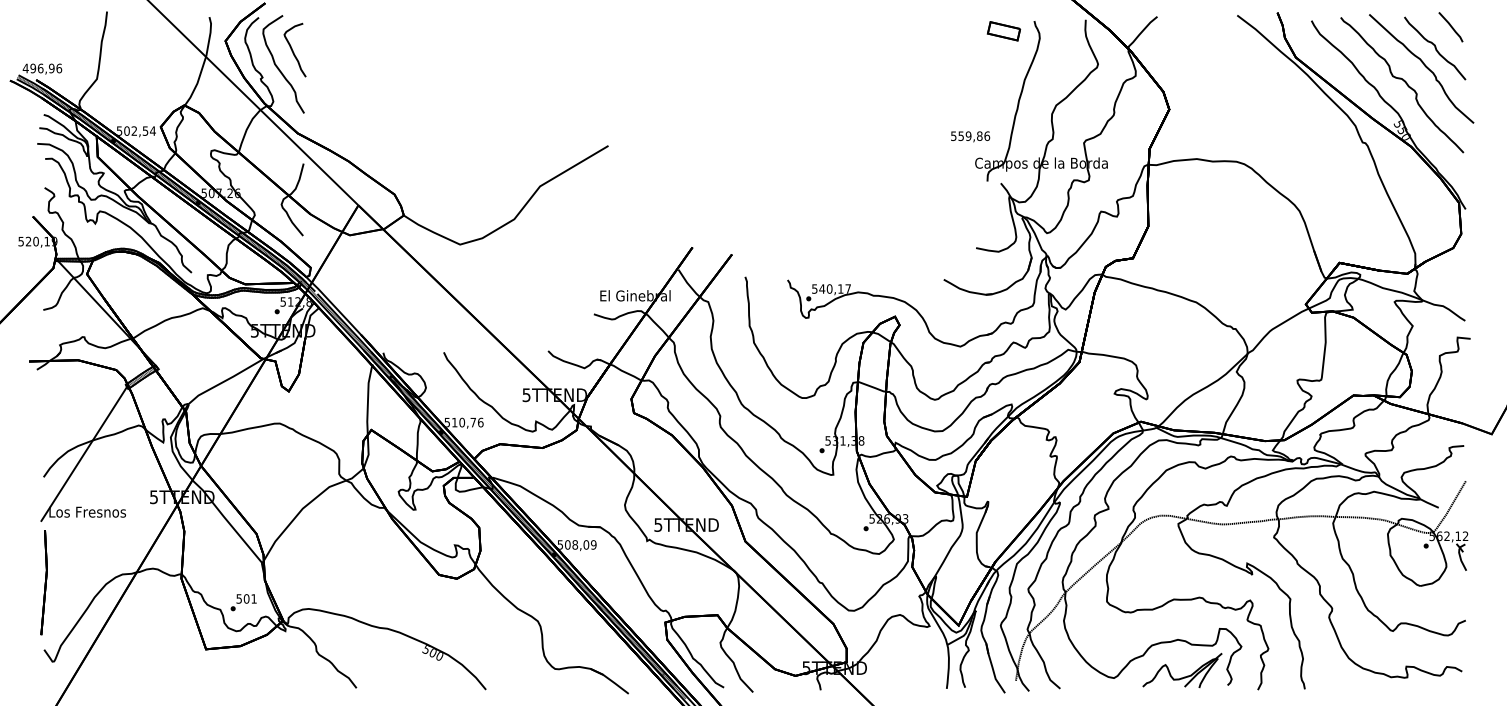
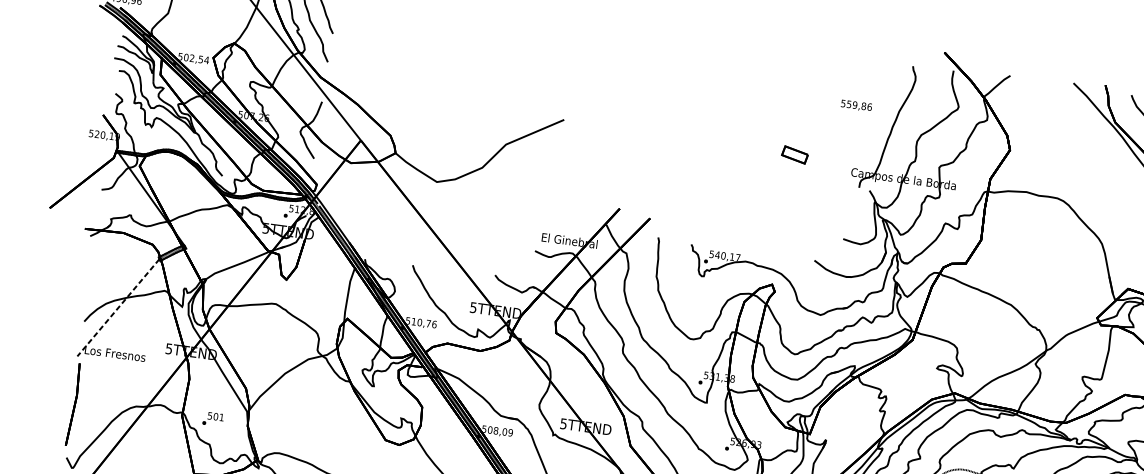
part: (1003, 31) -> (794, 155), moved
text: (970, 136) -> (856, 105), moved
line: (83, 454) -> (118, 307), solid -> dashed
text: (243, 602) -> (213, 419), moved

